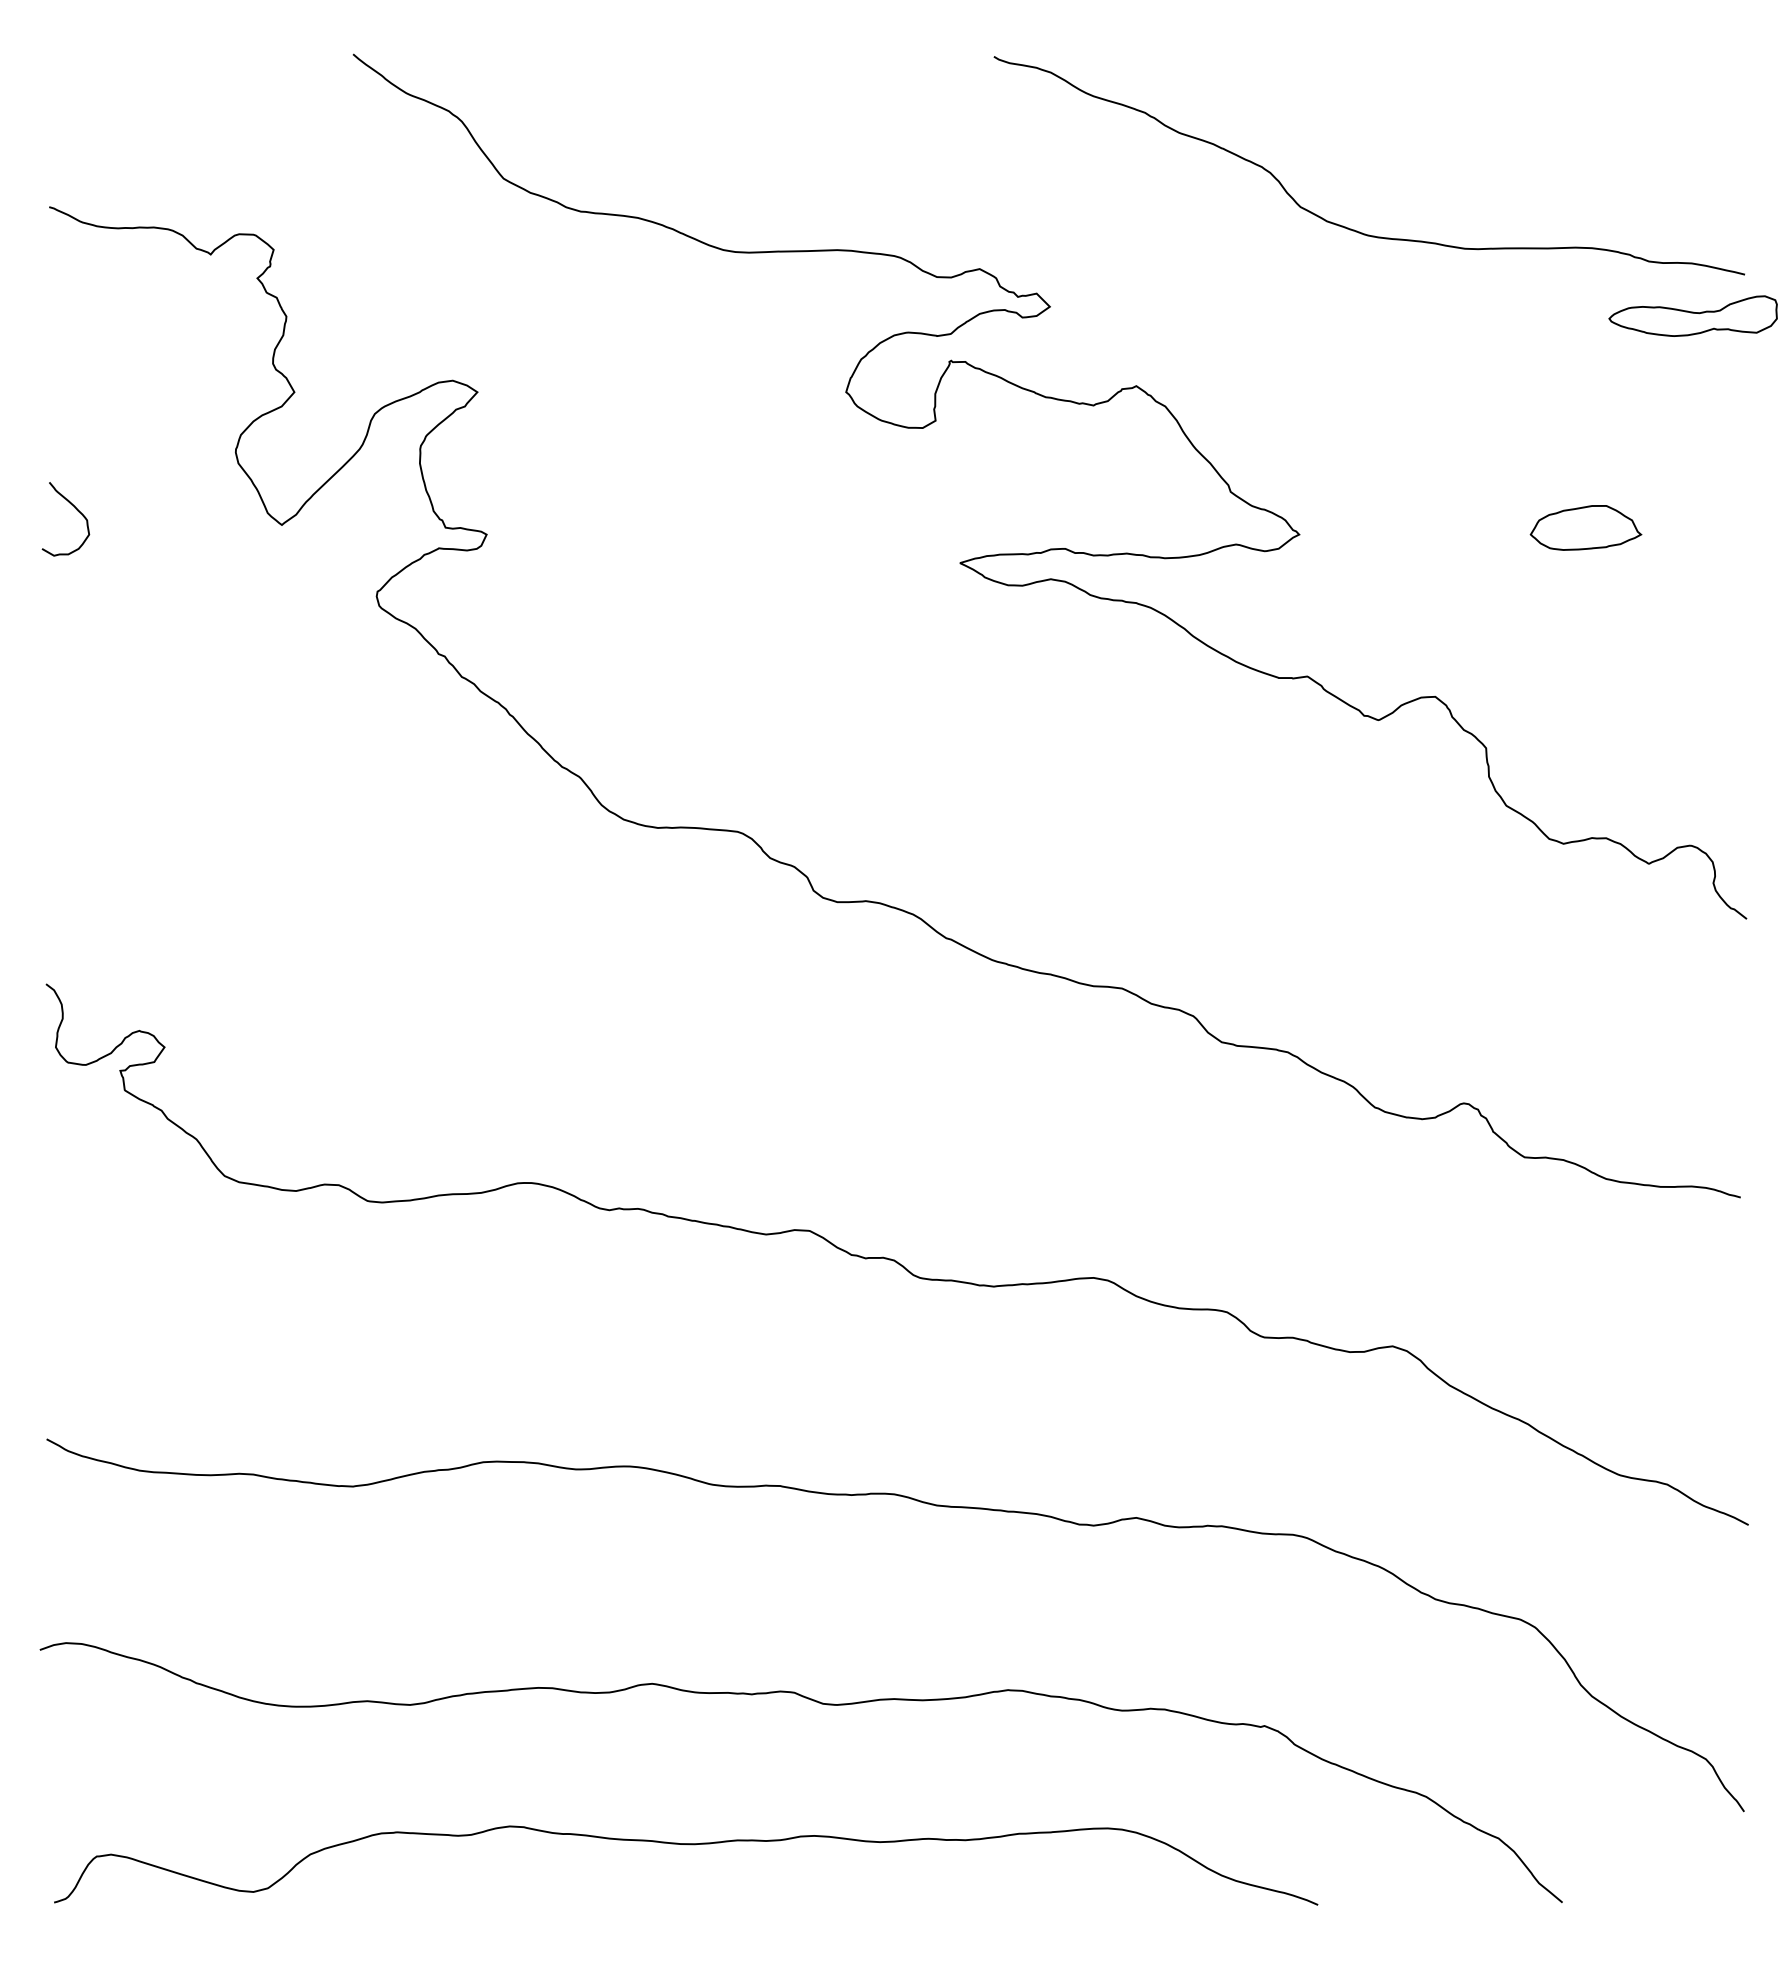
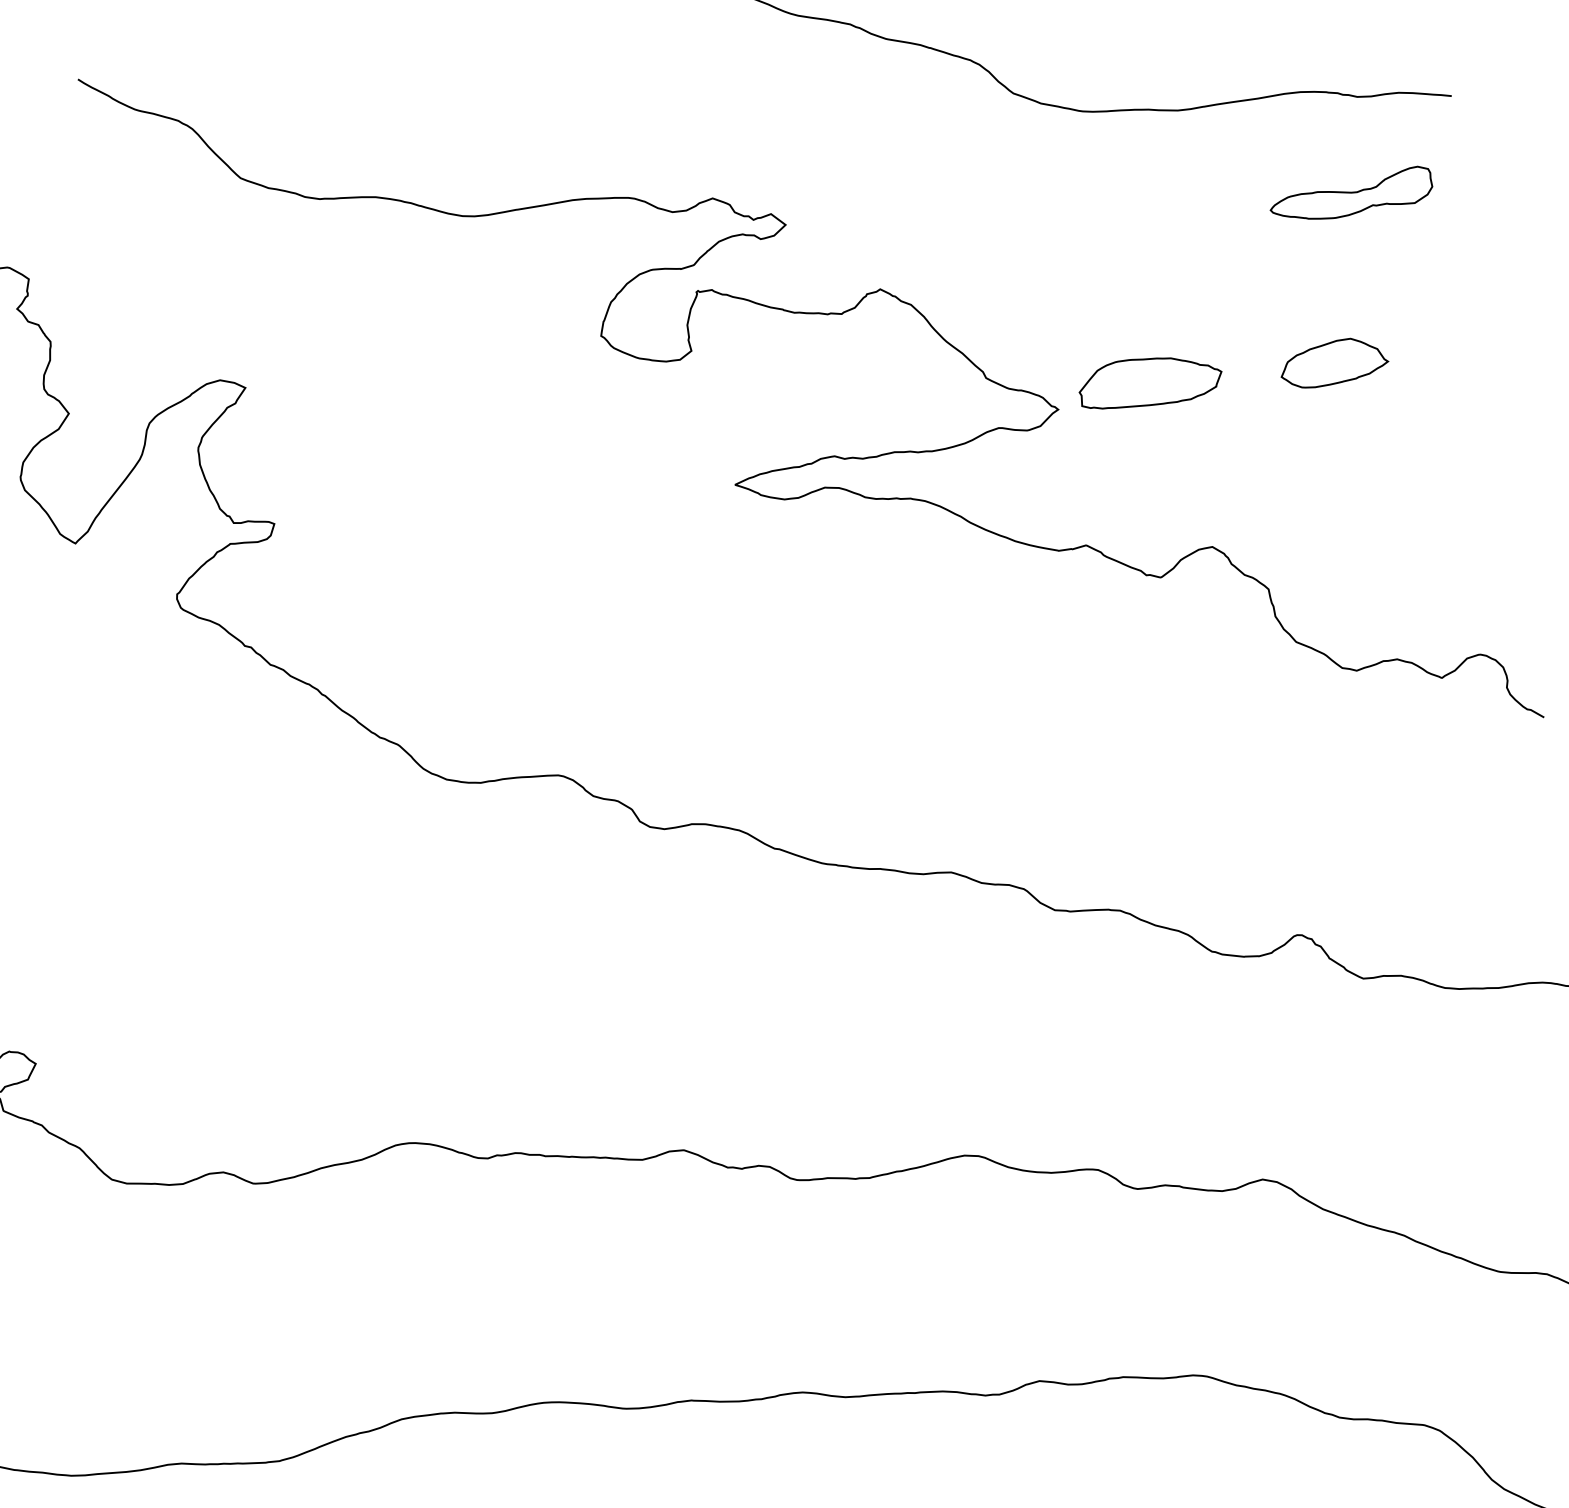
part: (1692, 315) -> (1350, 195), moved
part: (1396, 519) -> (1149, 381), added

